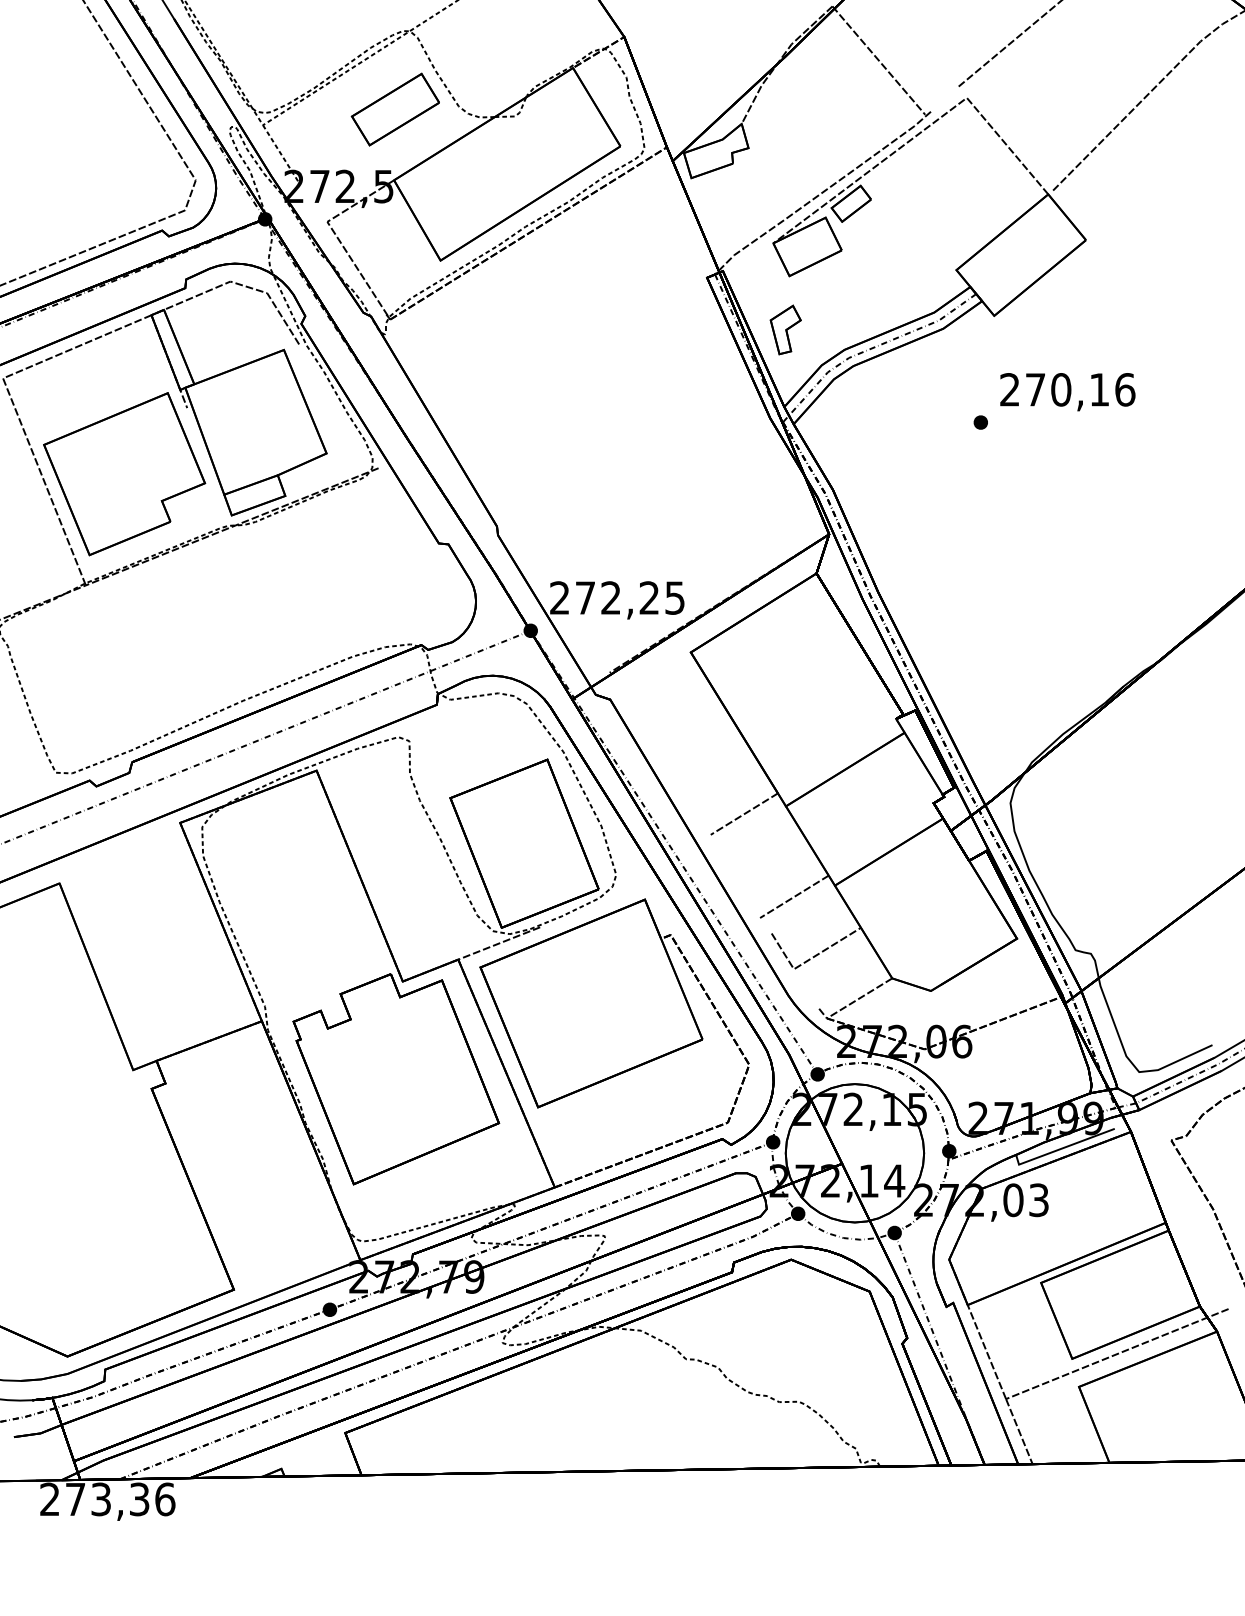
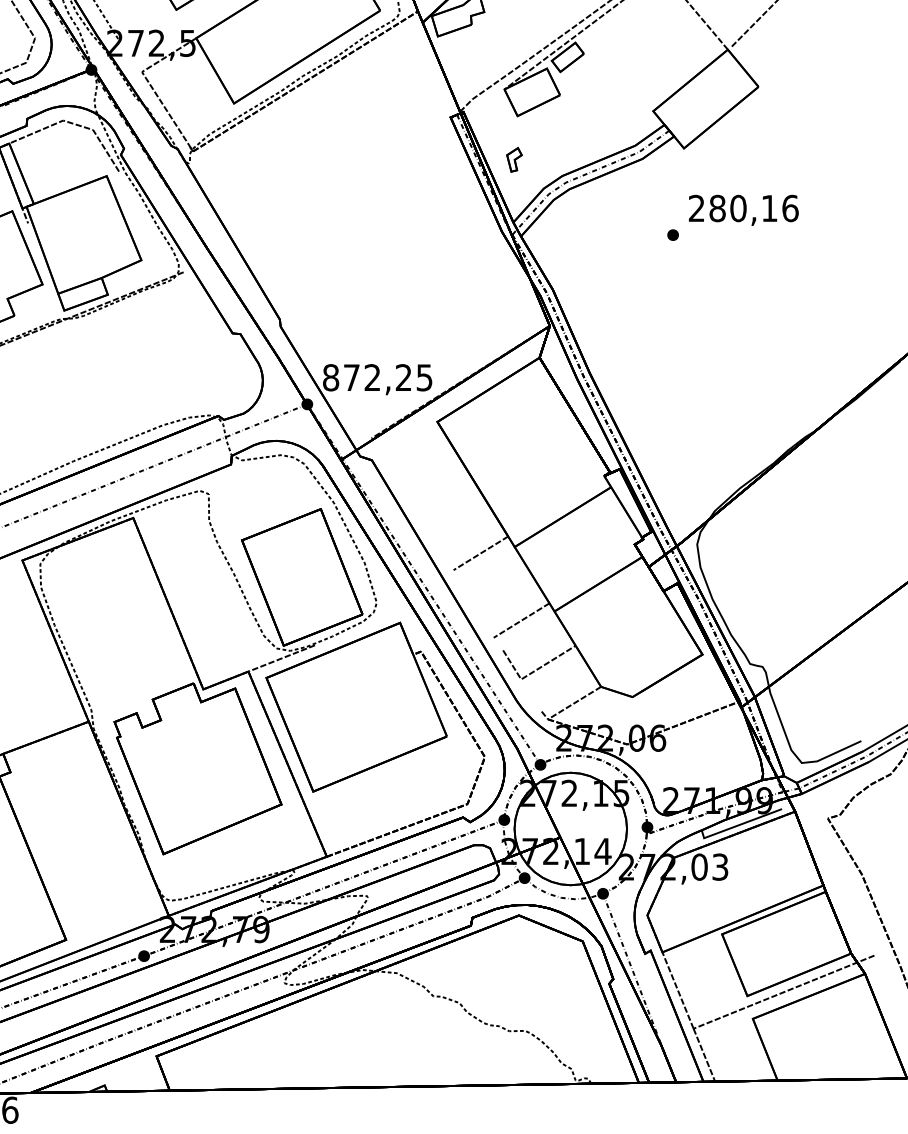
part: (785, 329) -> (514, 159), size x0.6
text: (1035, 389) -> (717, 208), 270,16 -> 280,16
text: (559, 597) -> (330, 377), 272,25 -> 872,25

